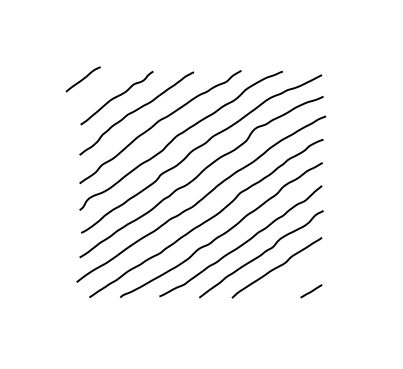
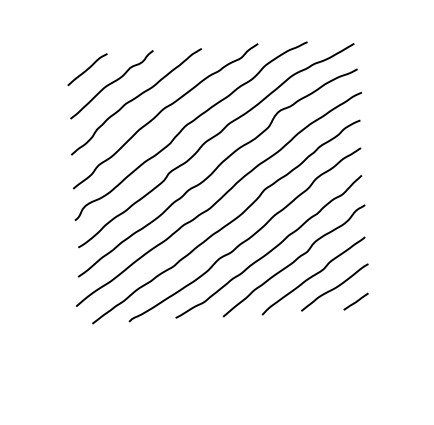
curve: (82, 79) -> (86, 69), moved
curve: (293, 278) -> (333, 287), added

